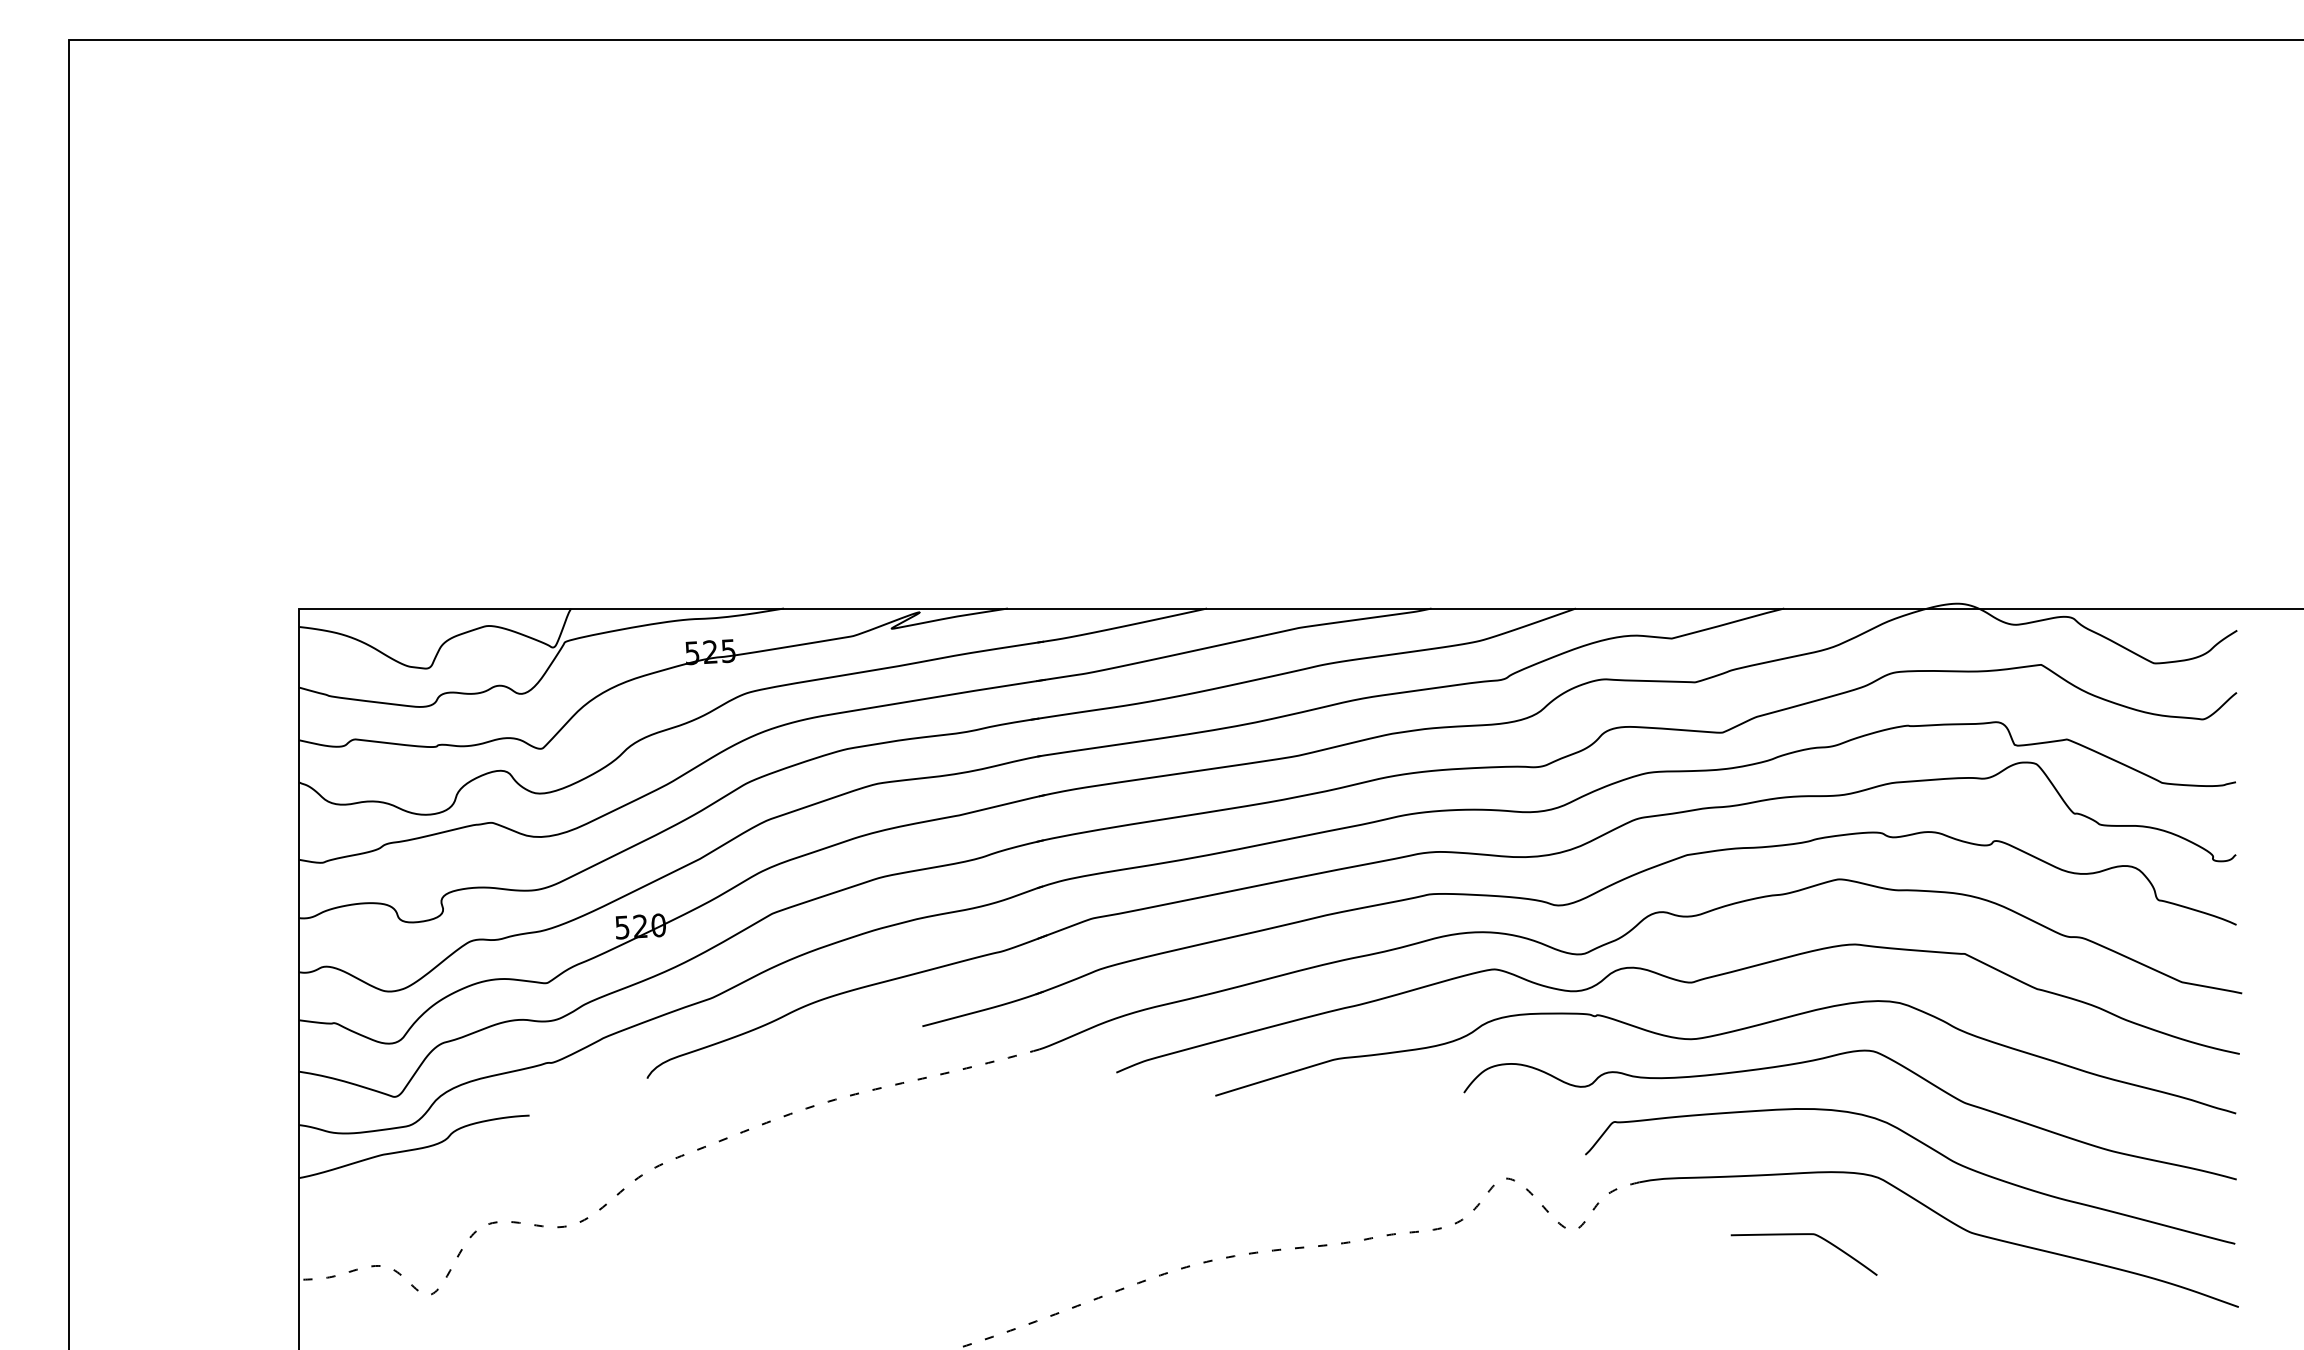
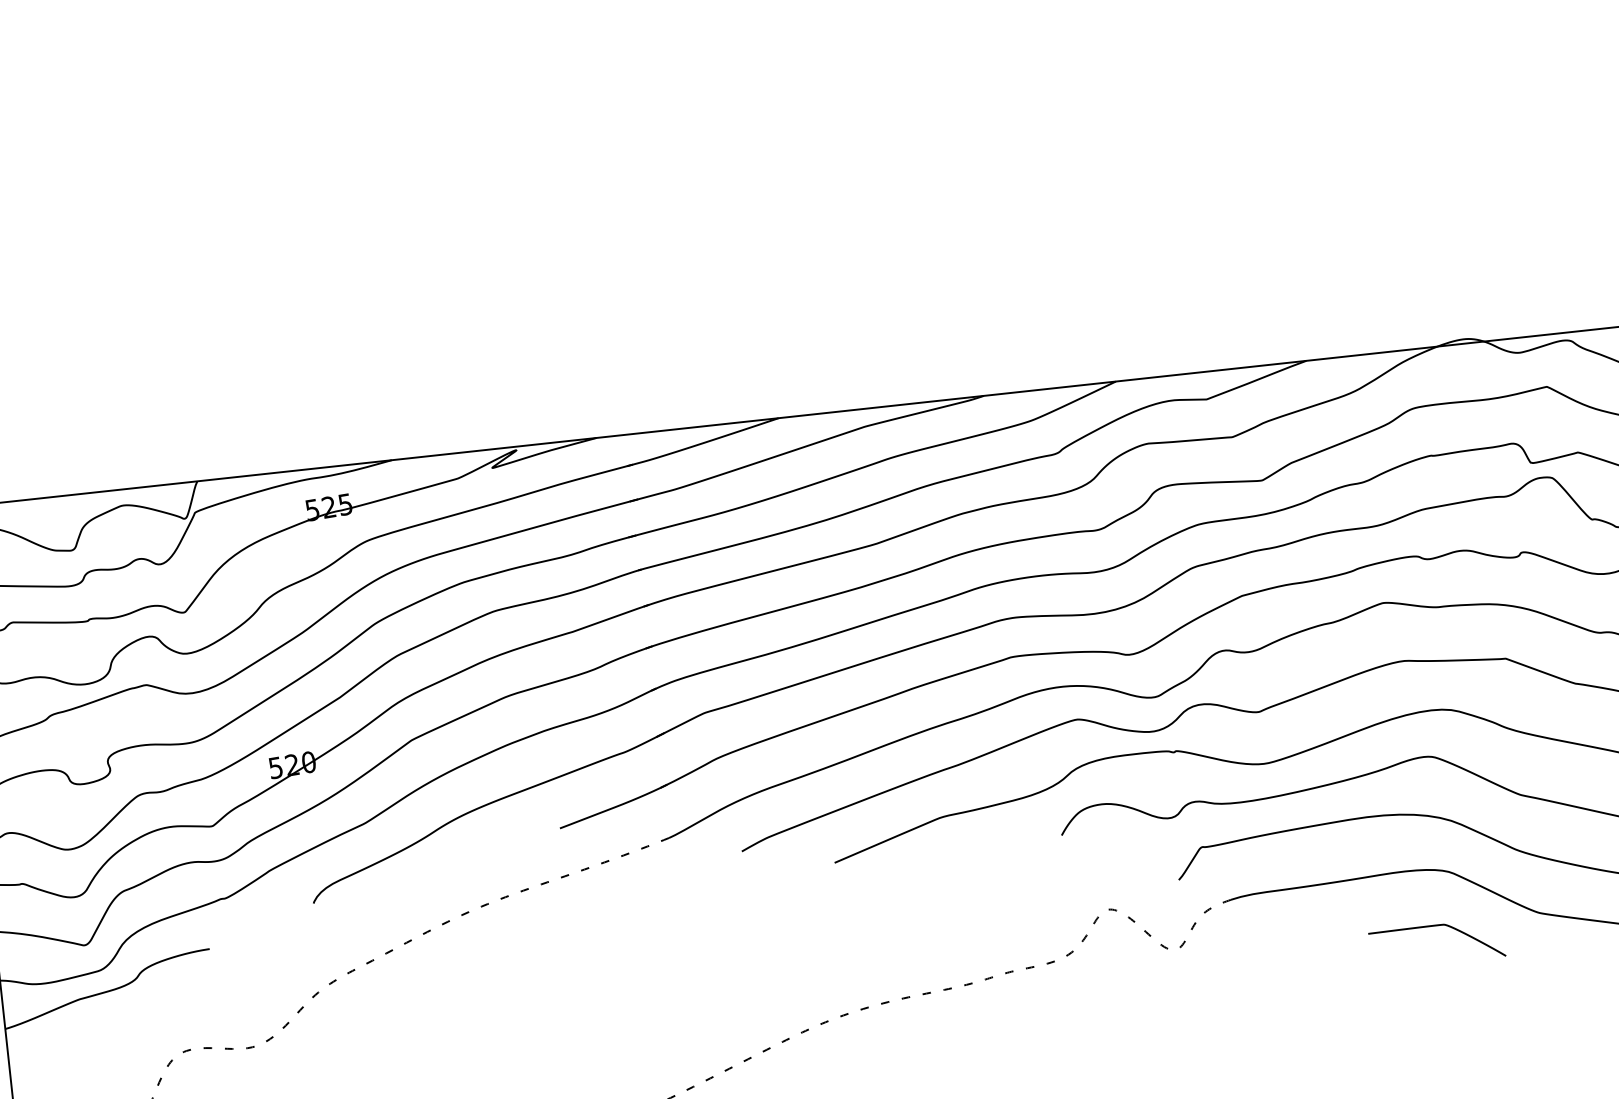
curve: (1803, 1235) -> (1434, 926), moved

